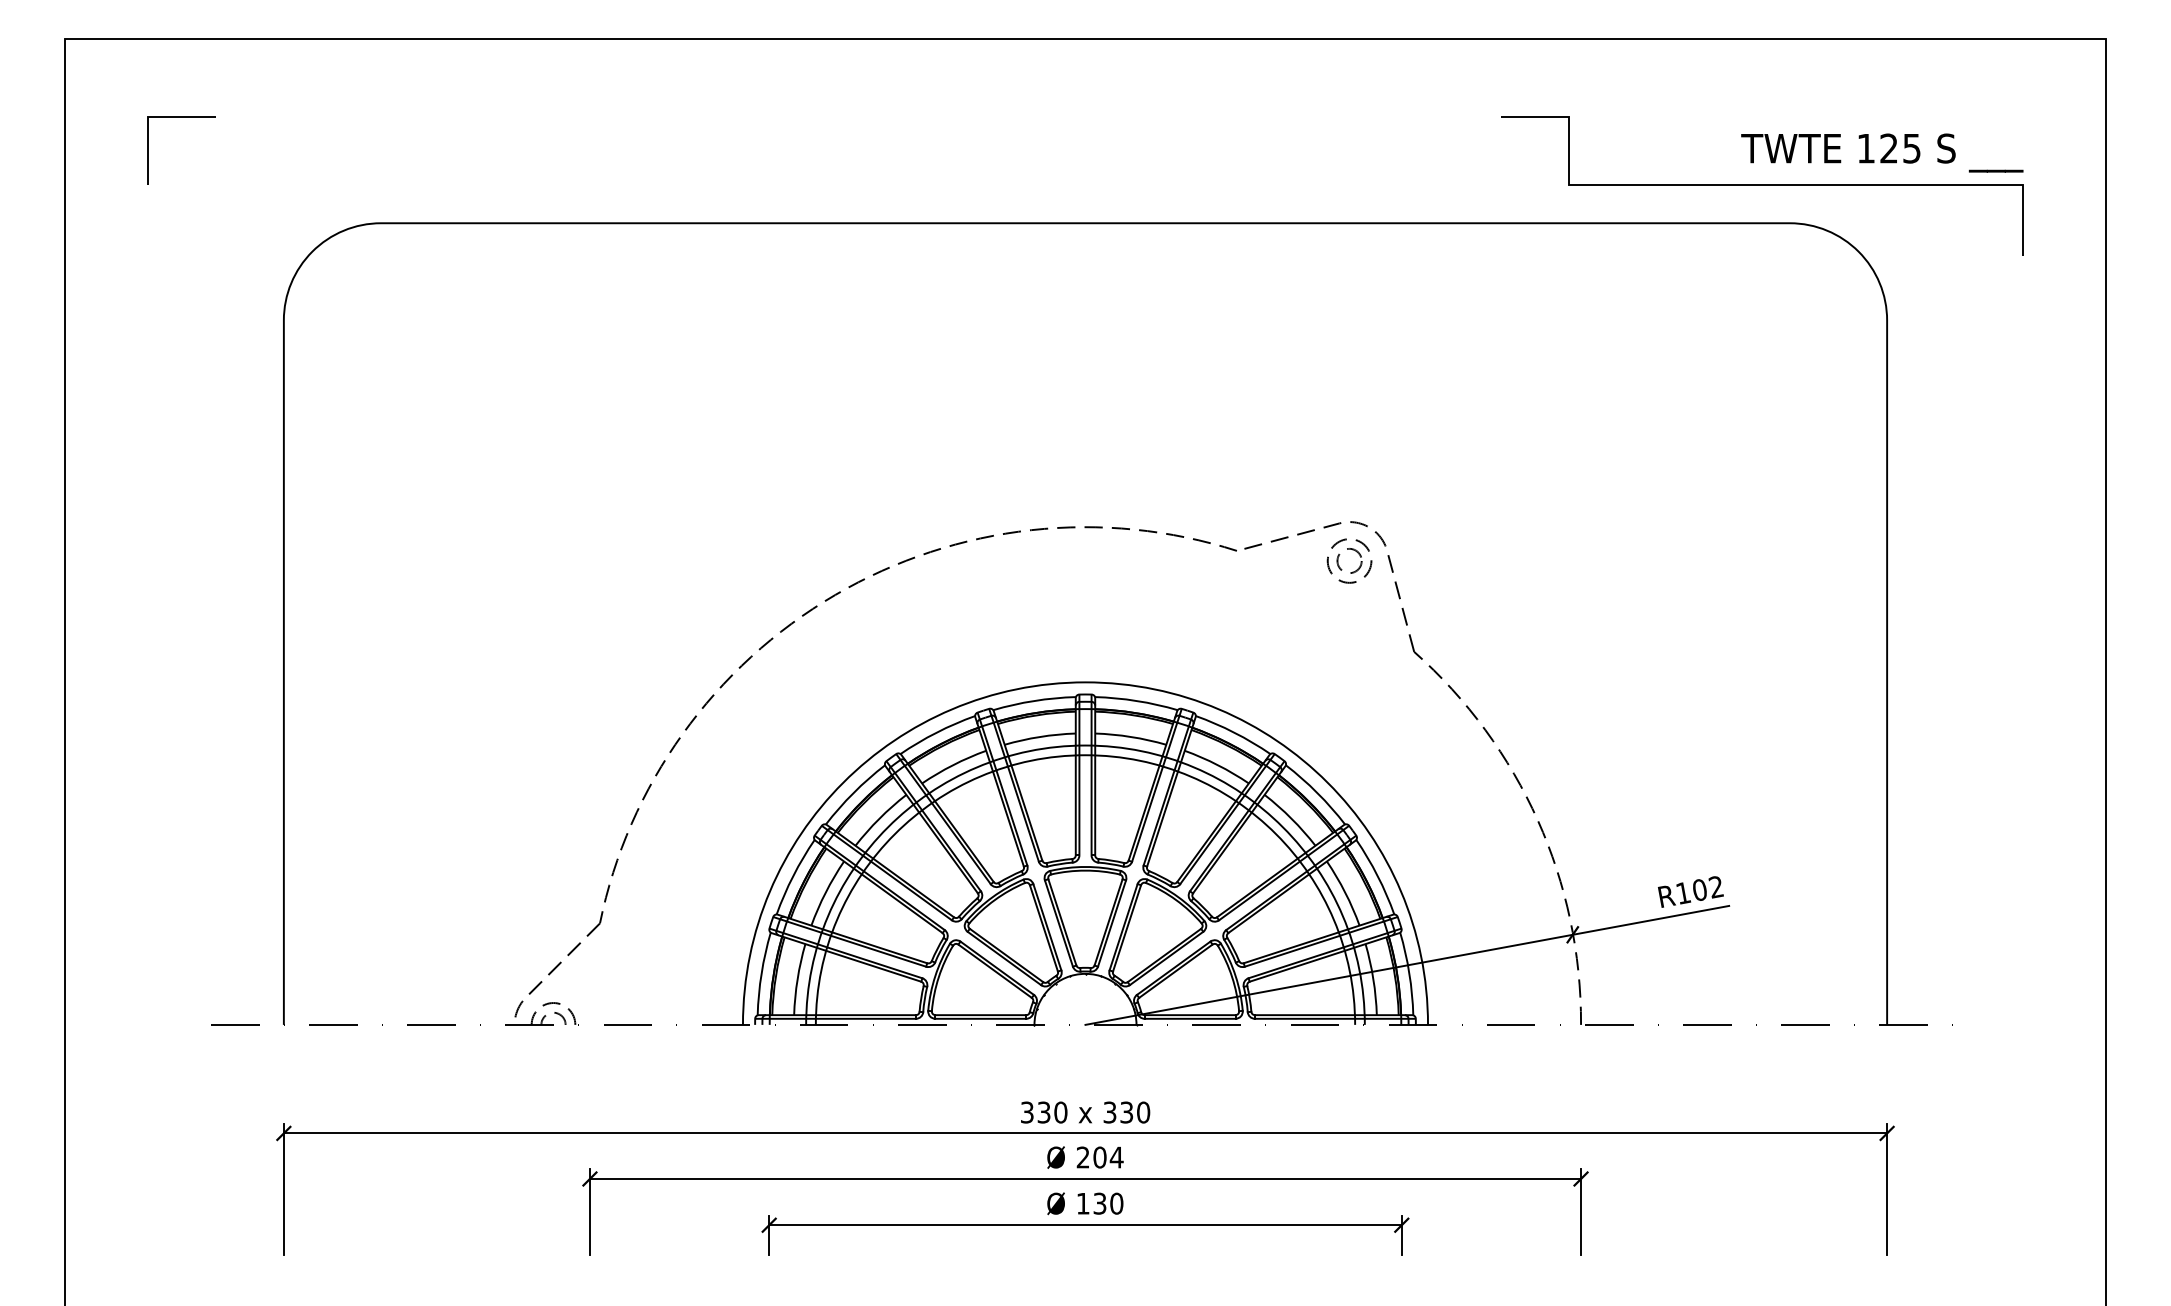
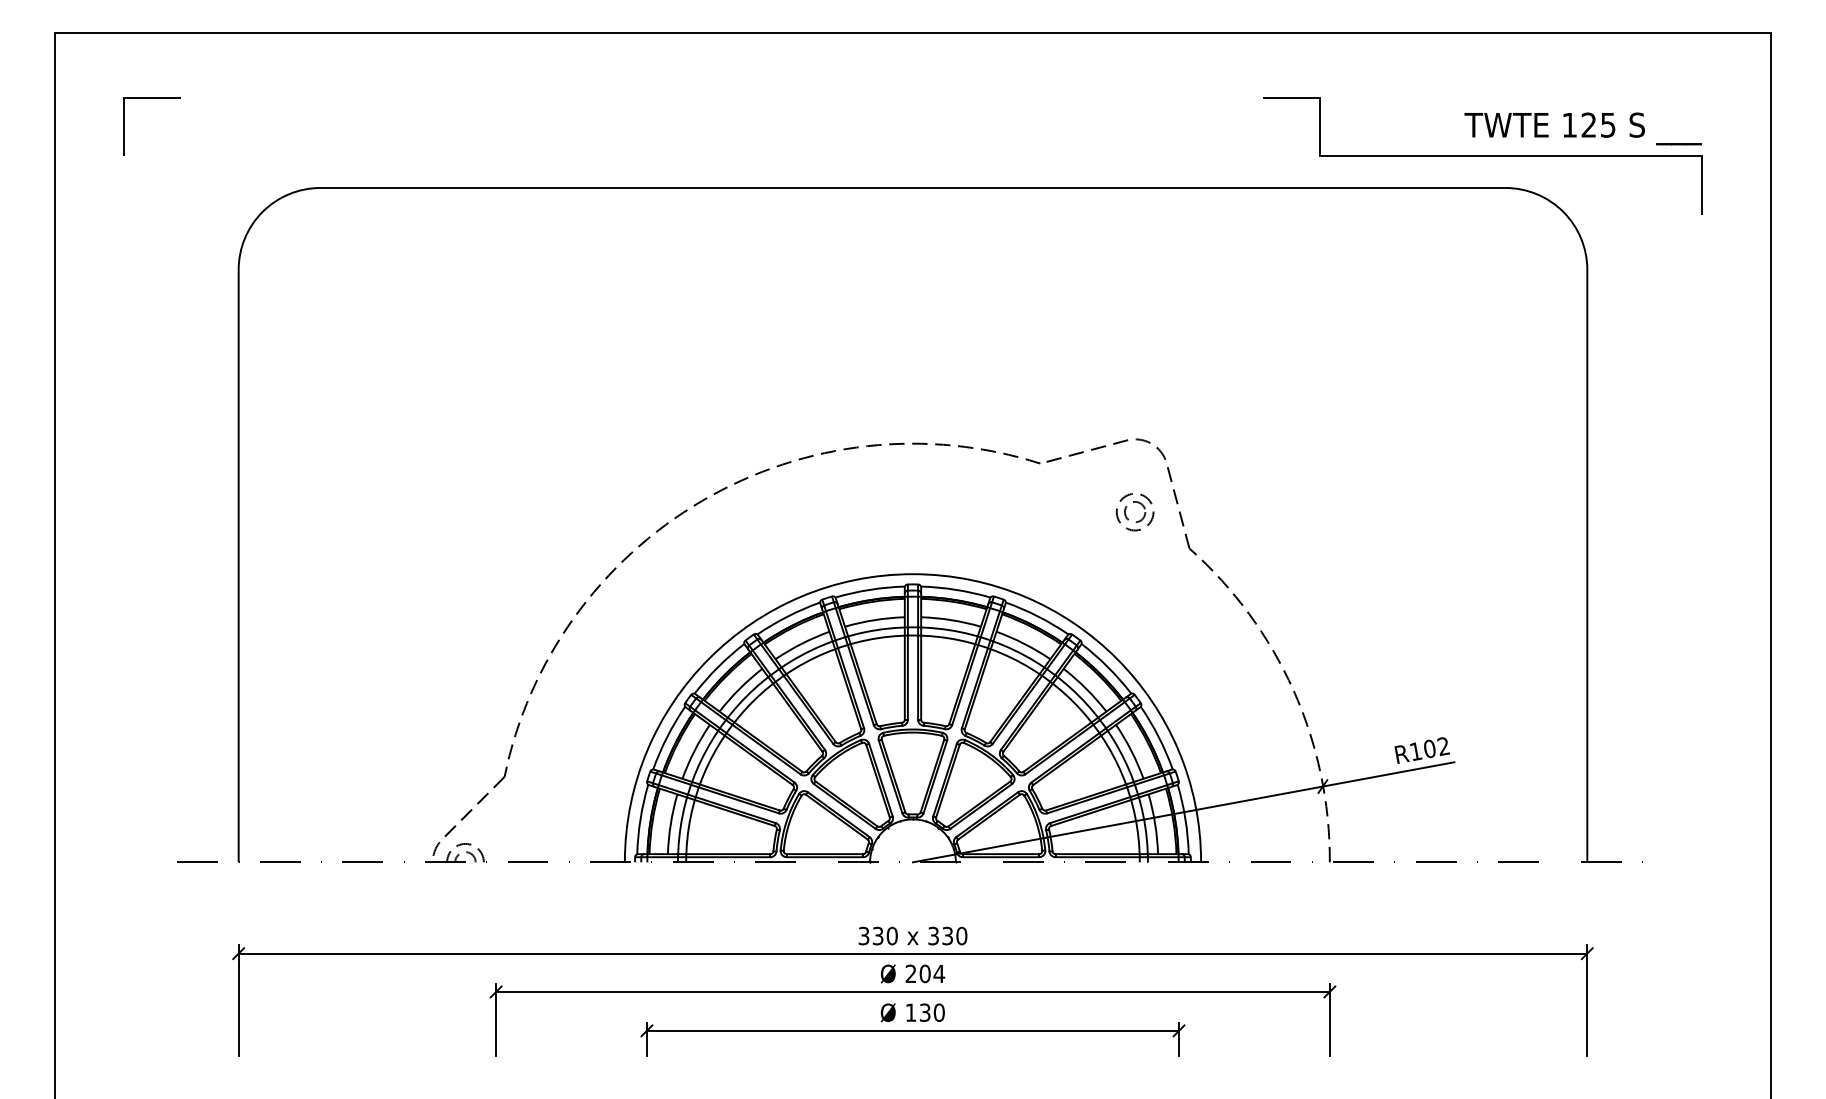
part: (1339, 563) -> (1126, 514), moved

